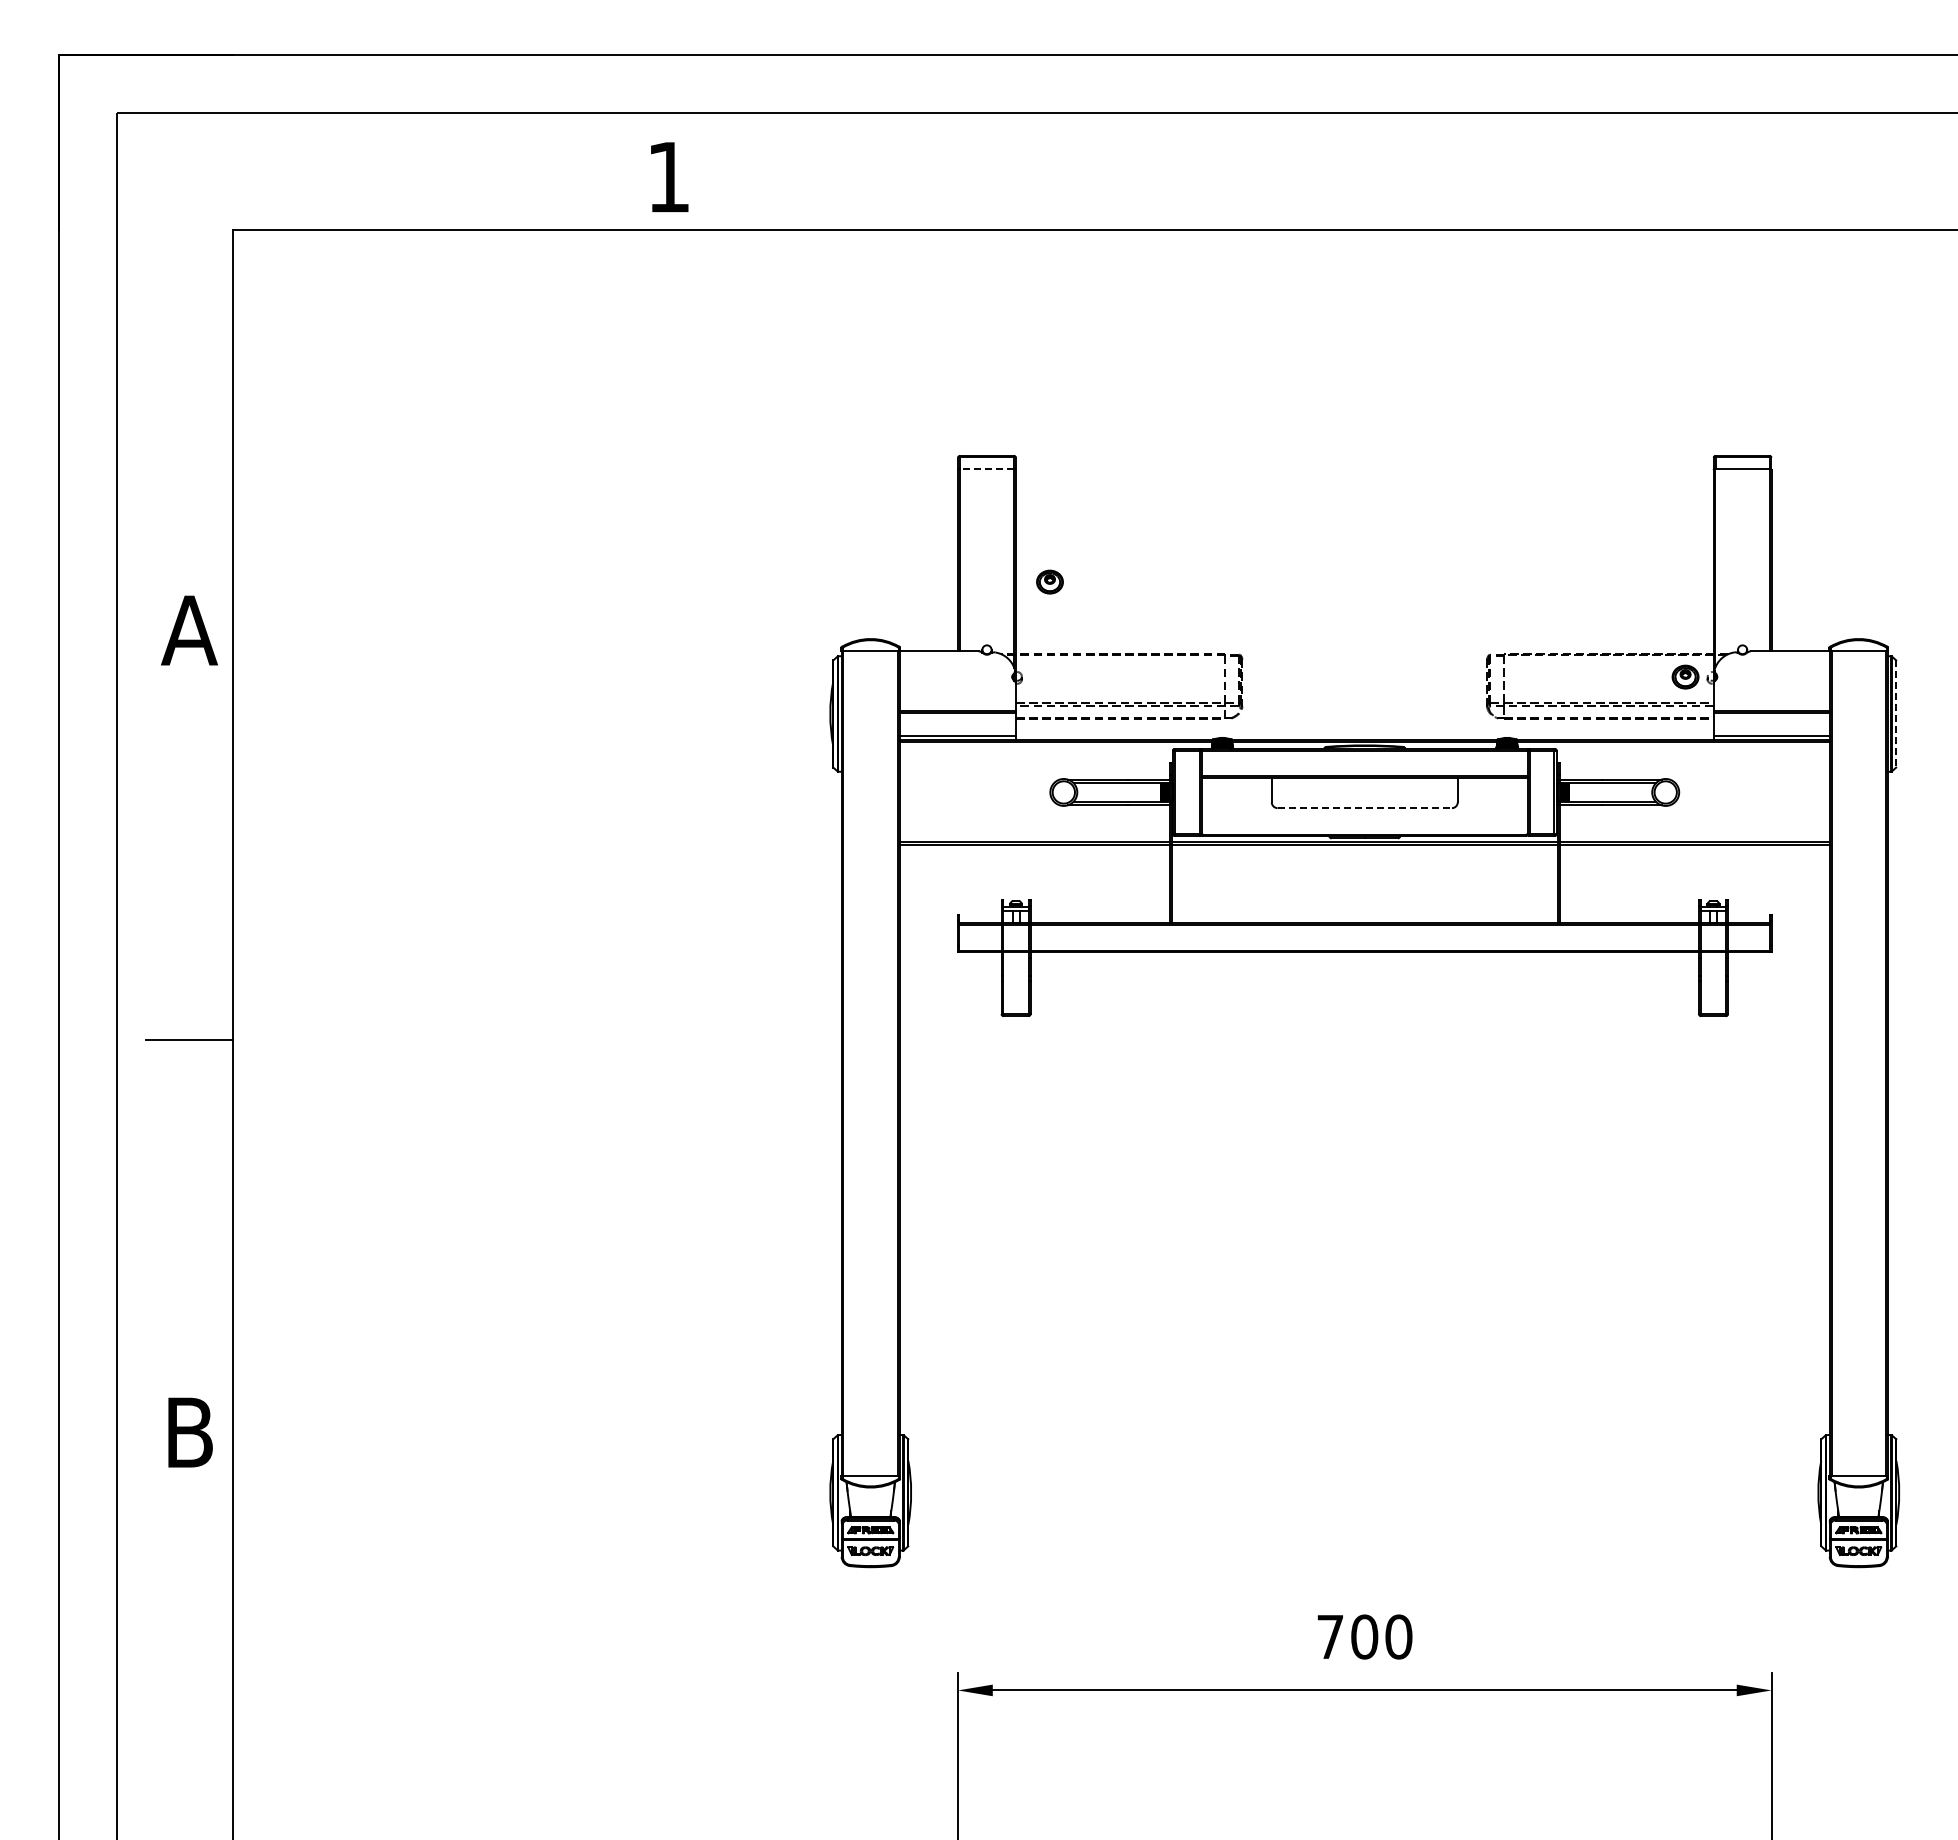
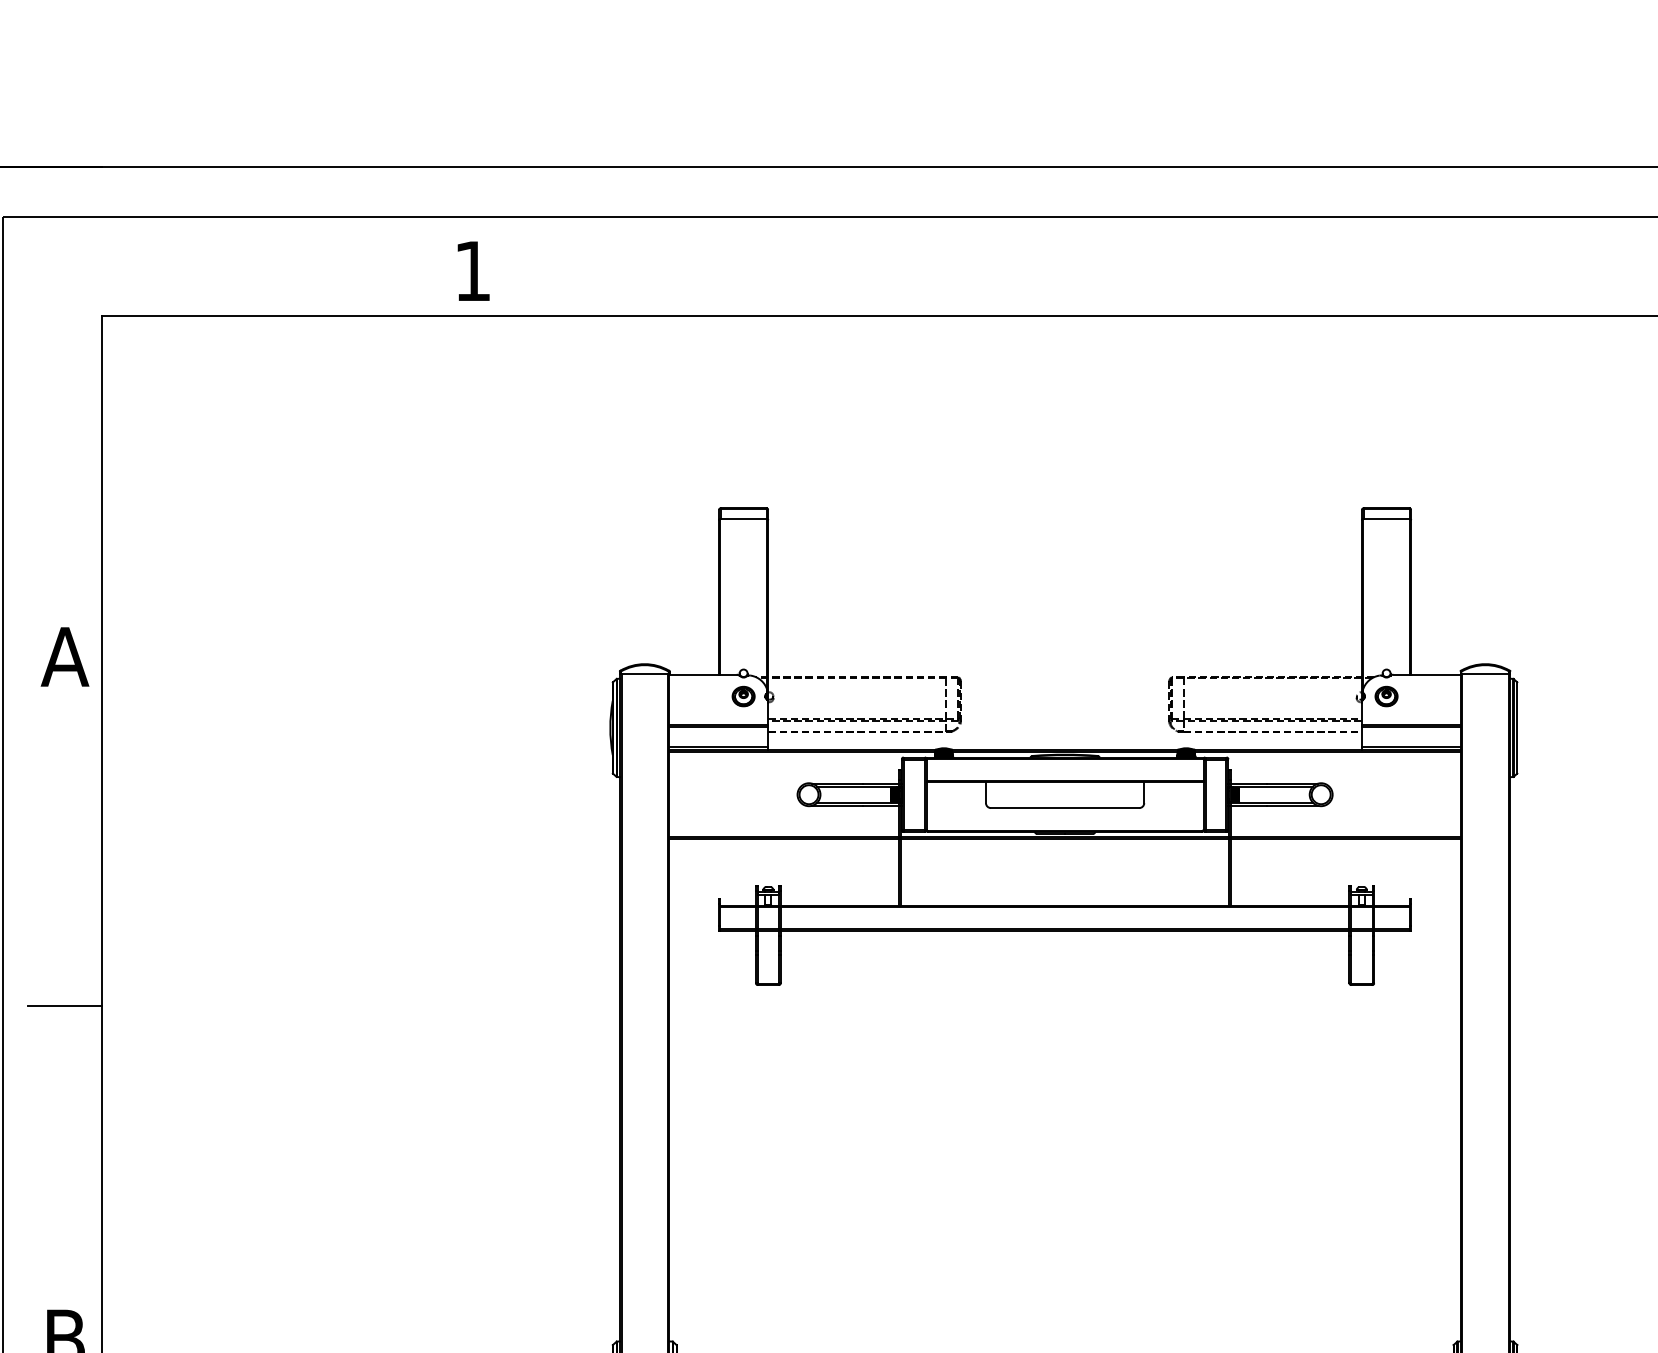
line: (986, 468) -> (743, 519), dashed -> solid
part: (1049, 581) -> (743, 696), moved
part: (1685, 676) -> (1386, 696), moved
line: (1896, 714) -> (1517, 728), dashed -> solid
line: (1365, 808) -> (1065, 808), dashed -> solid

